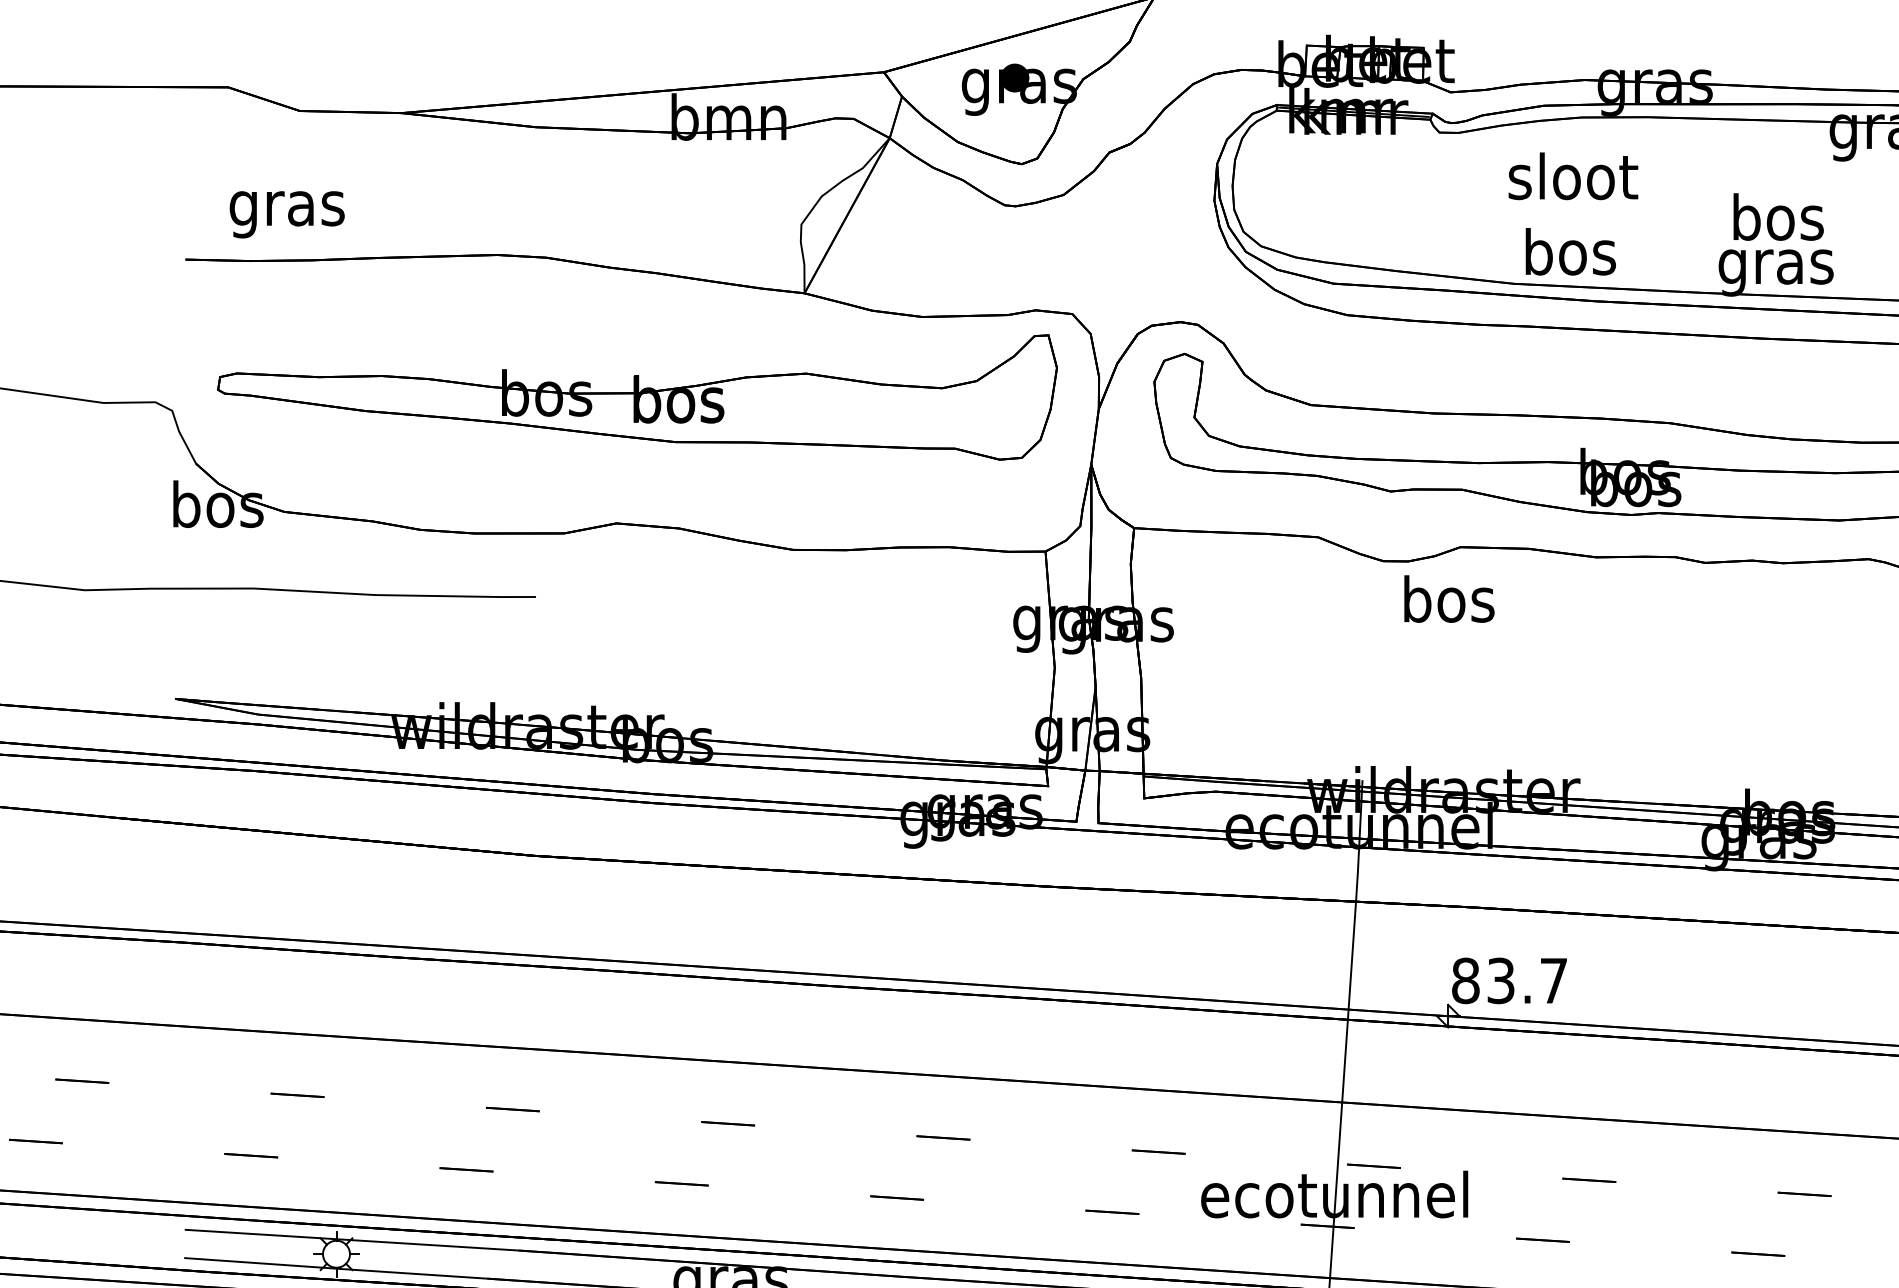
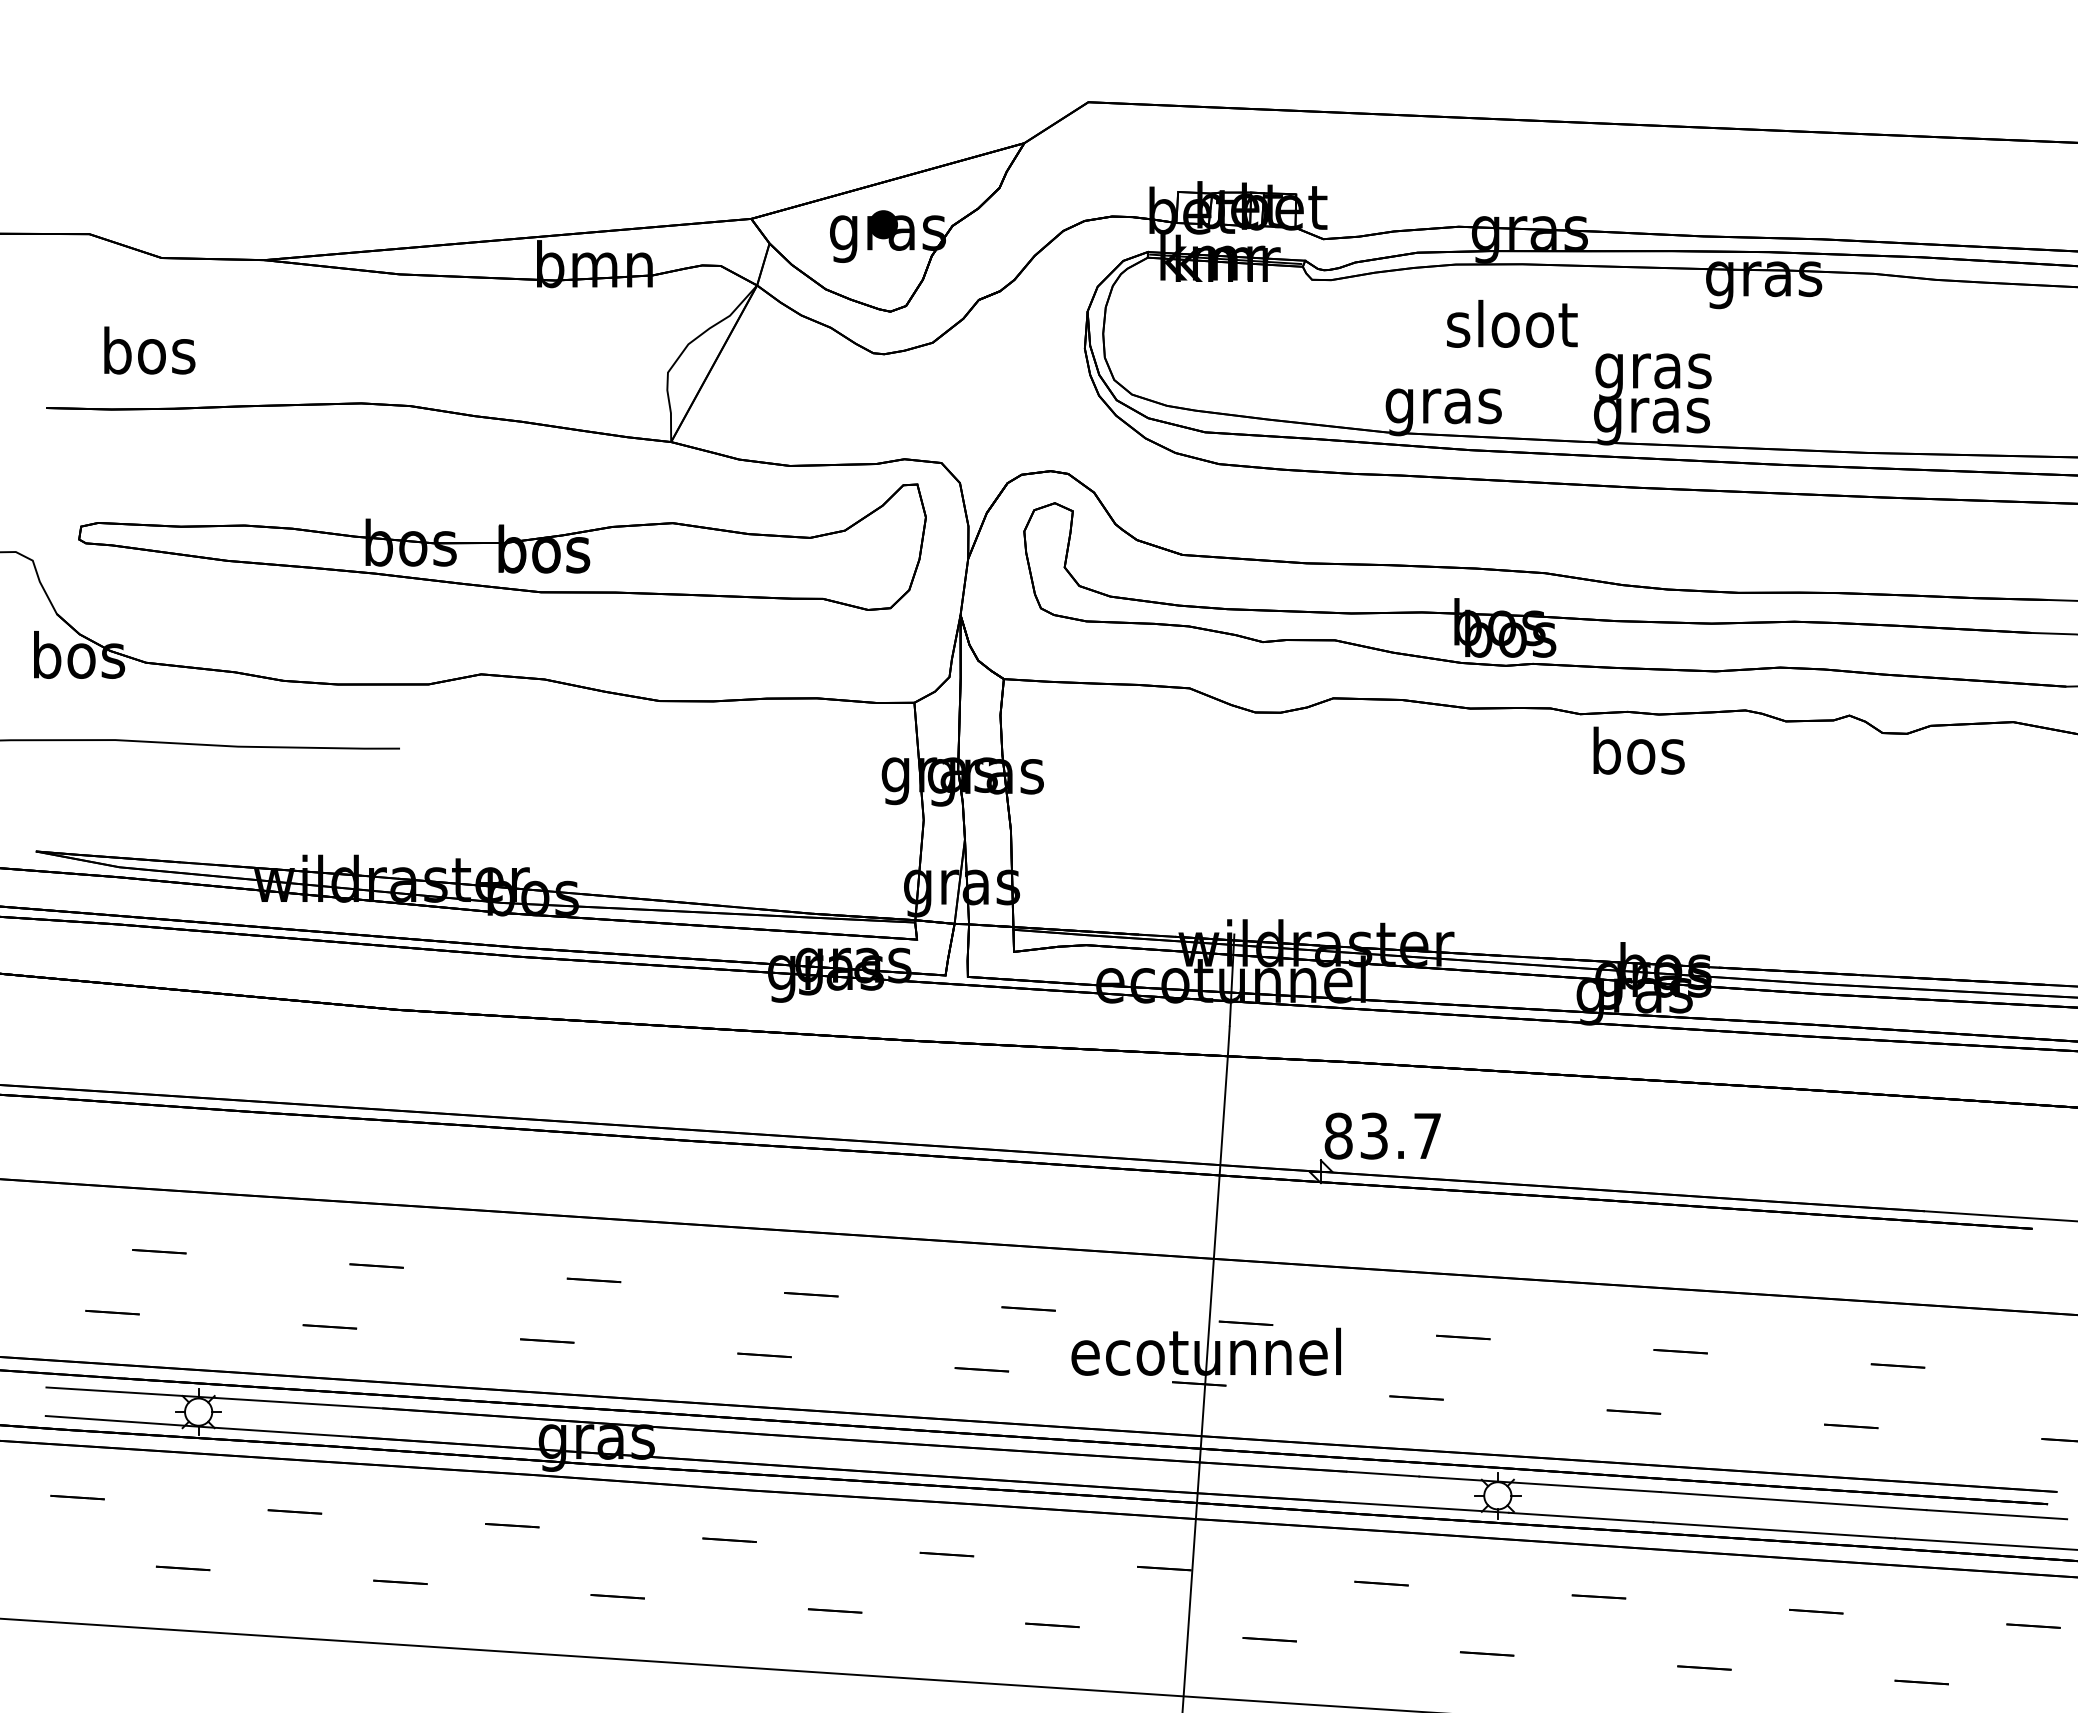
text: (1573, 175) -> (1512, 323), moved
text: (286, 208) -> (148, 356), gras -> bos
text: (1777, 222) -> (1653, 370), bos -> gras
text: (1569, 258) -> (1443, 406), bos -> gras
text: (1448, 598) -> (1638, 750), moved

